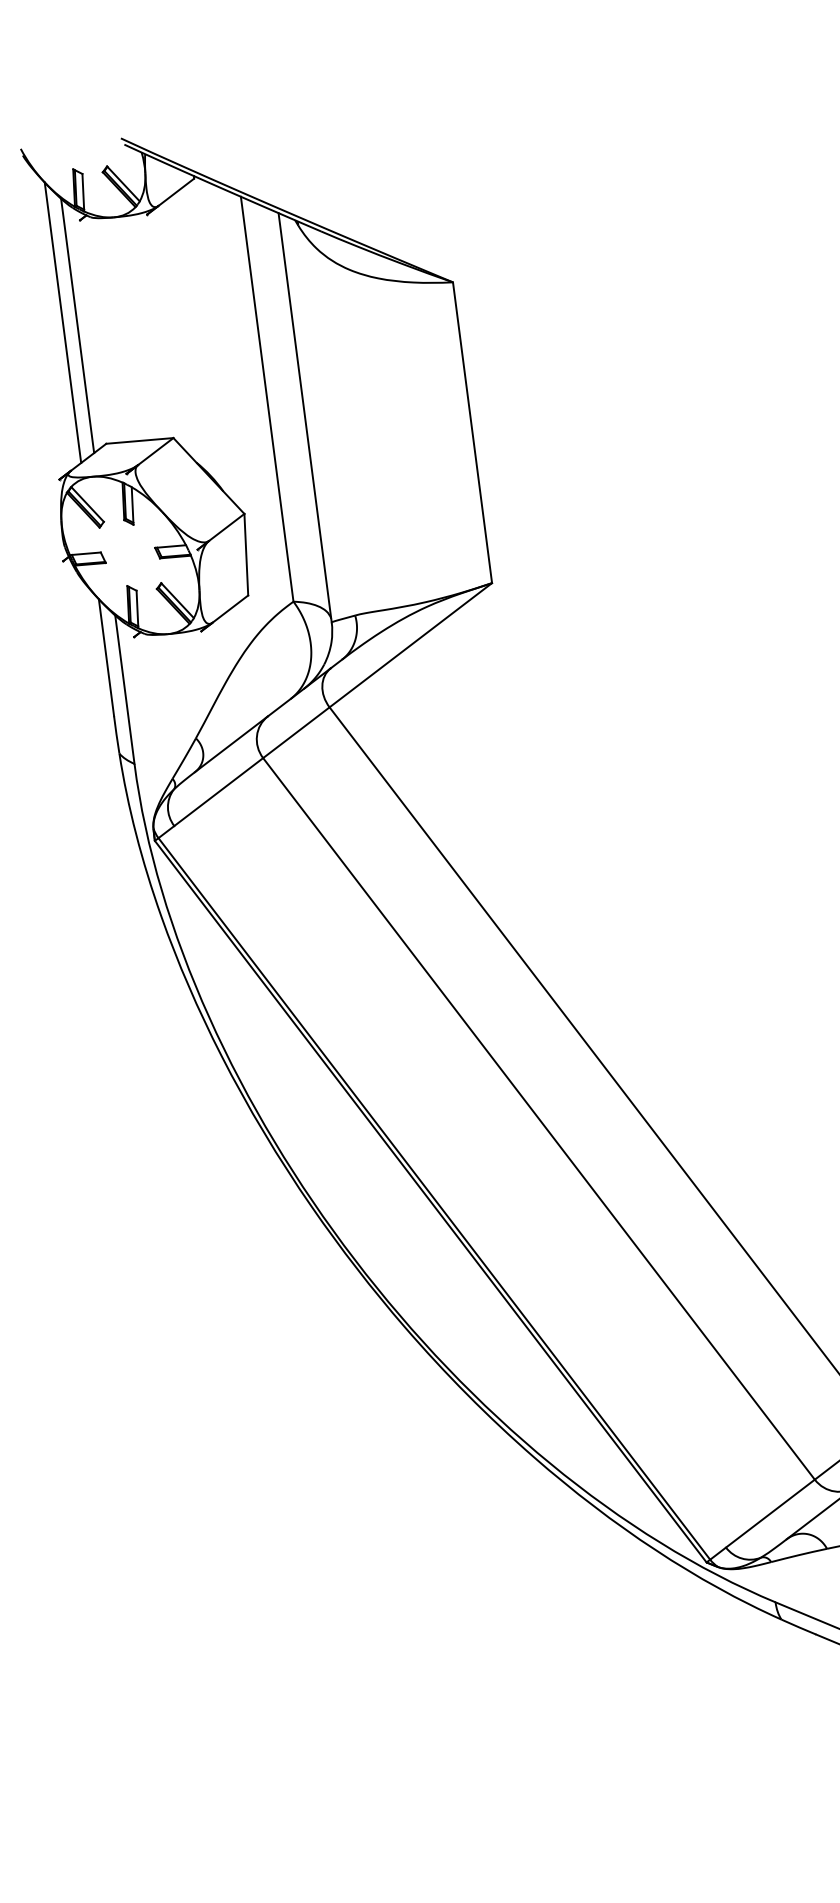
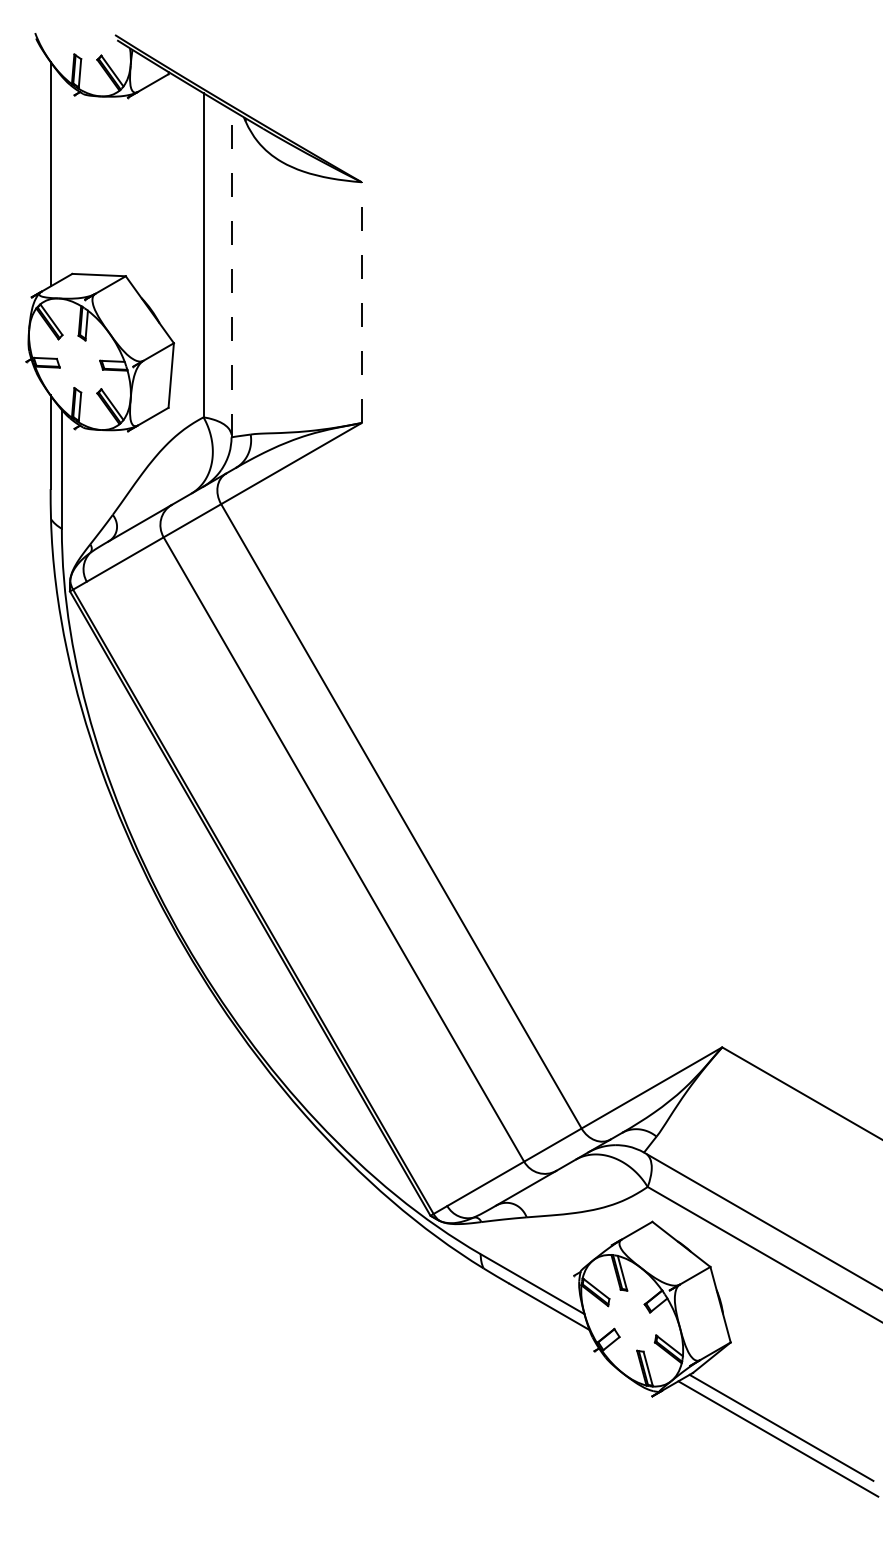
line: (77, 325) -> (61, 177), removed
line: (305, 417) -> (231, 273), solid -> dashed
line: (472, 432) -> (361, 302), solid -> dashed

